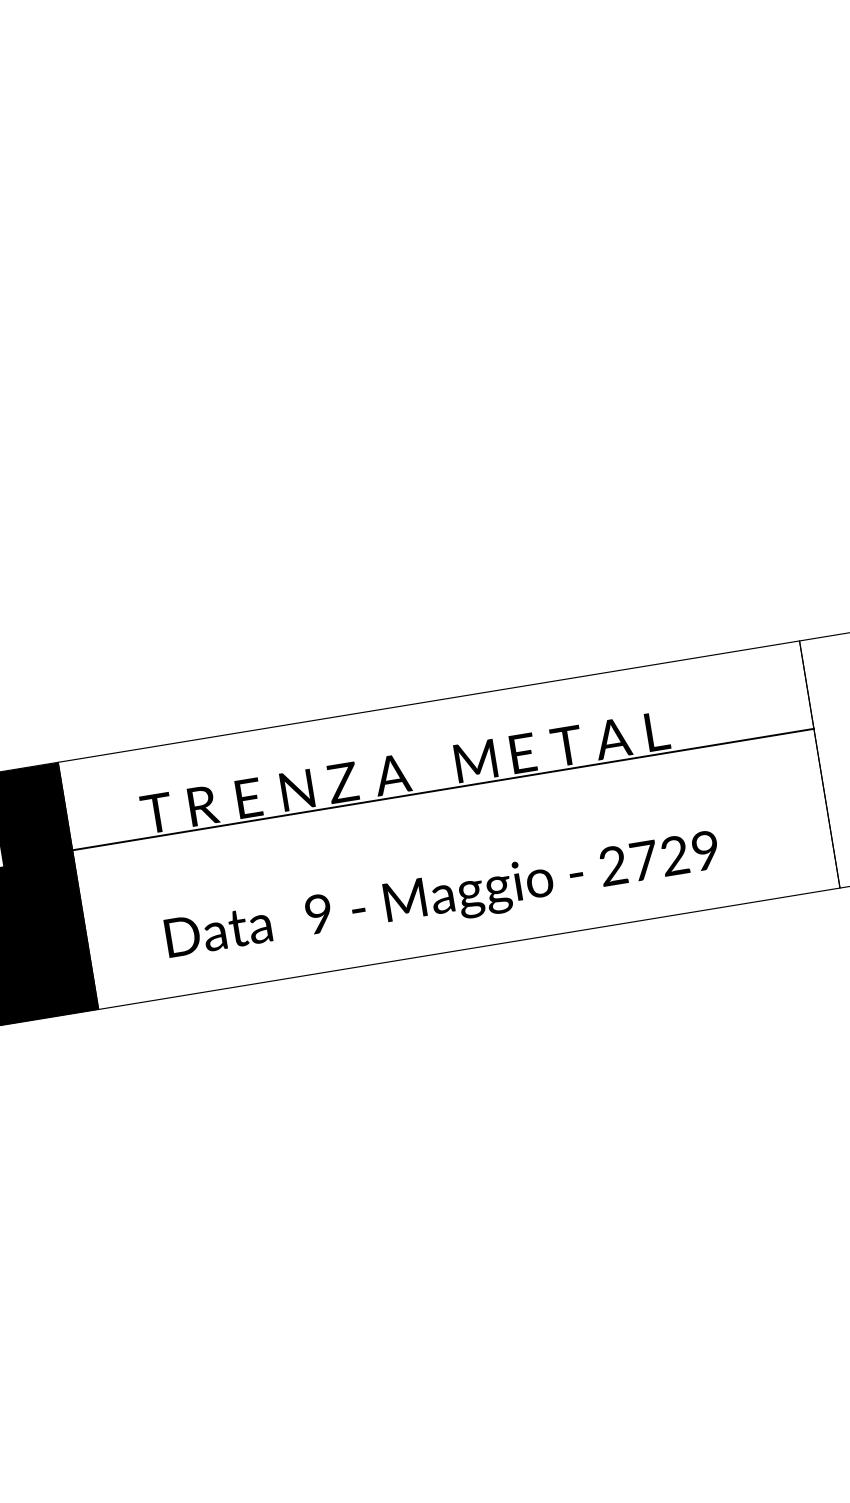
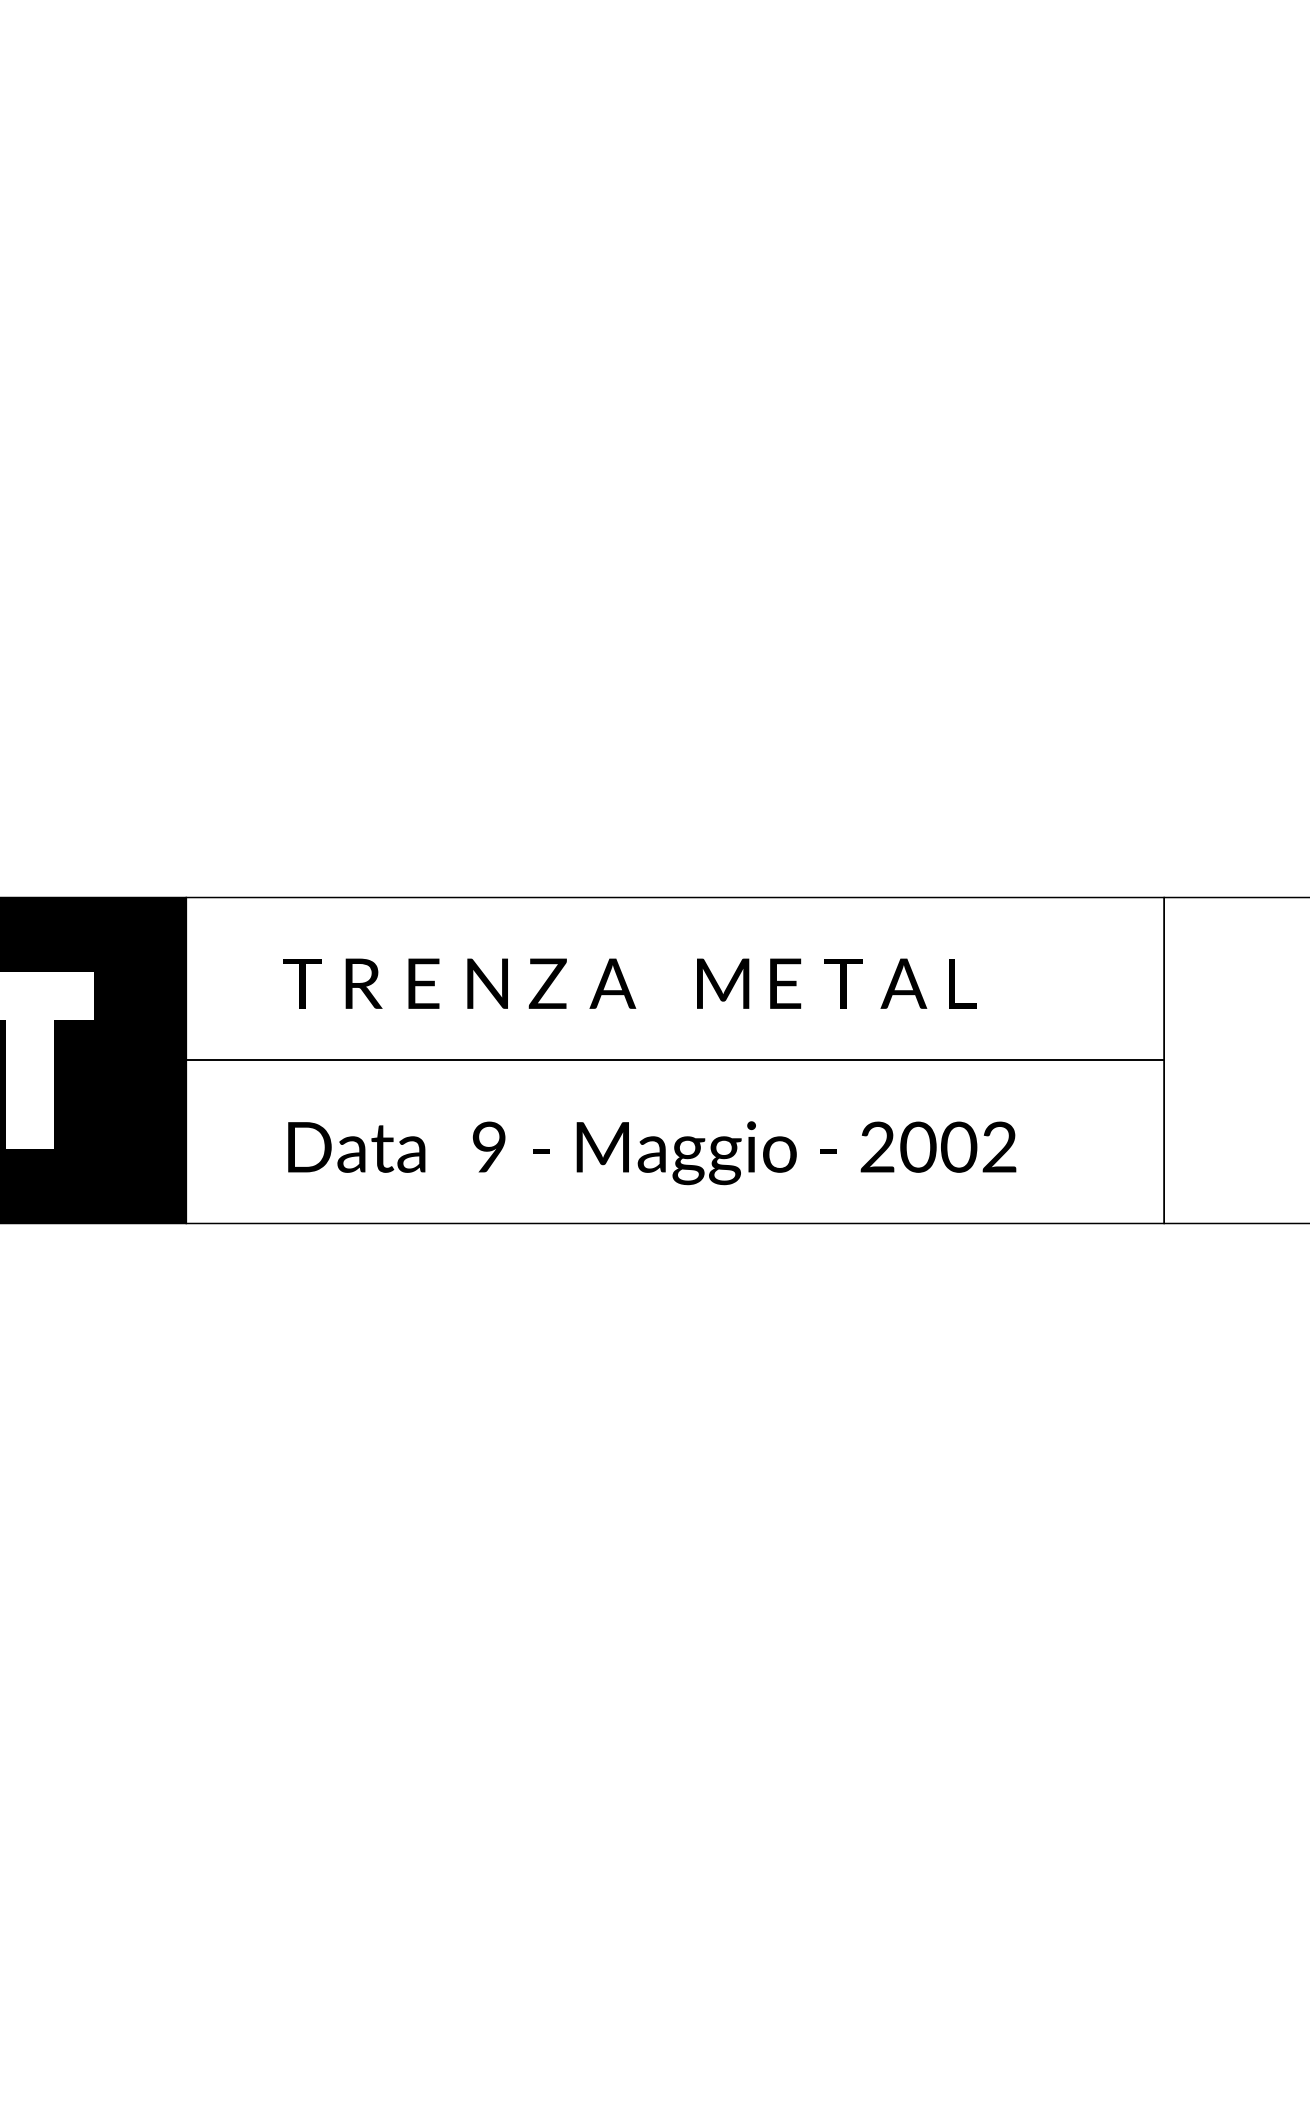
line: (443, 789) -> (675, 1060), moved
text: (674, 855) -> (958, 1146), 2729 -> 2002

